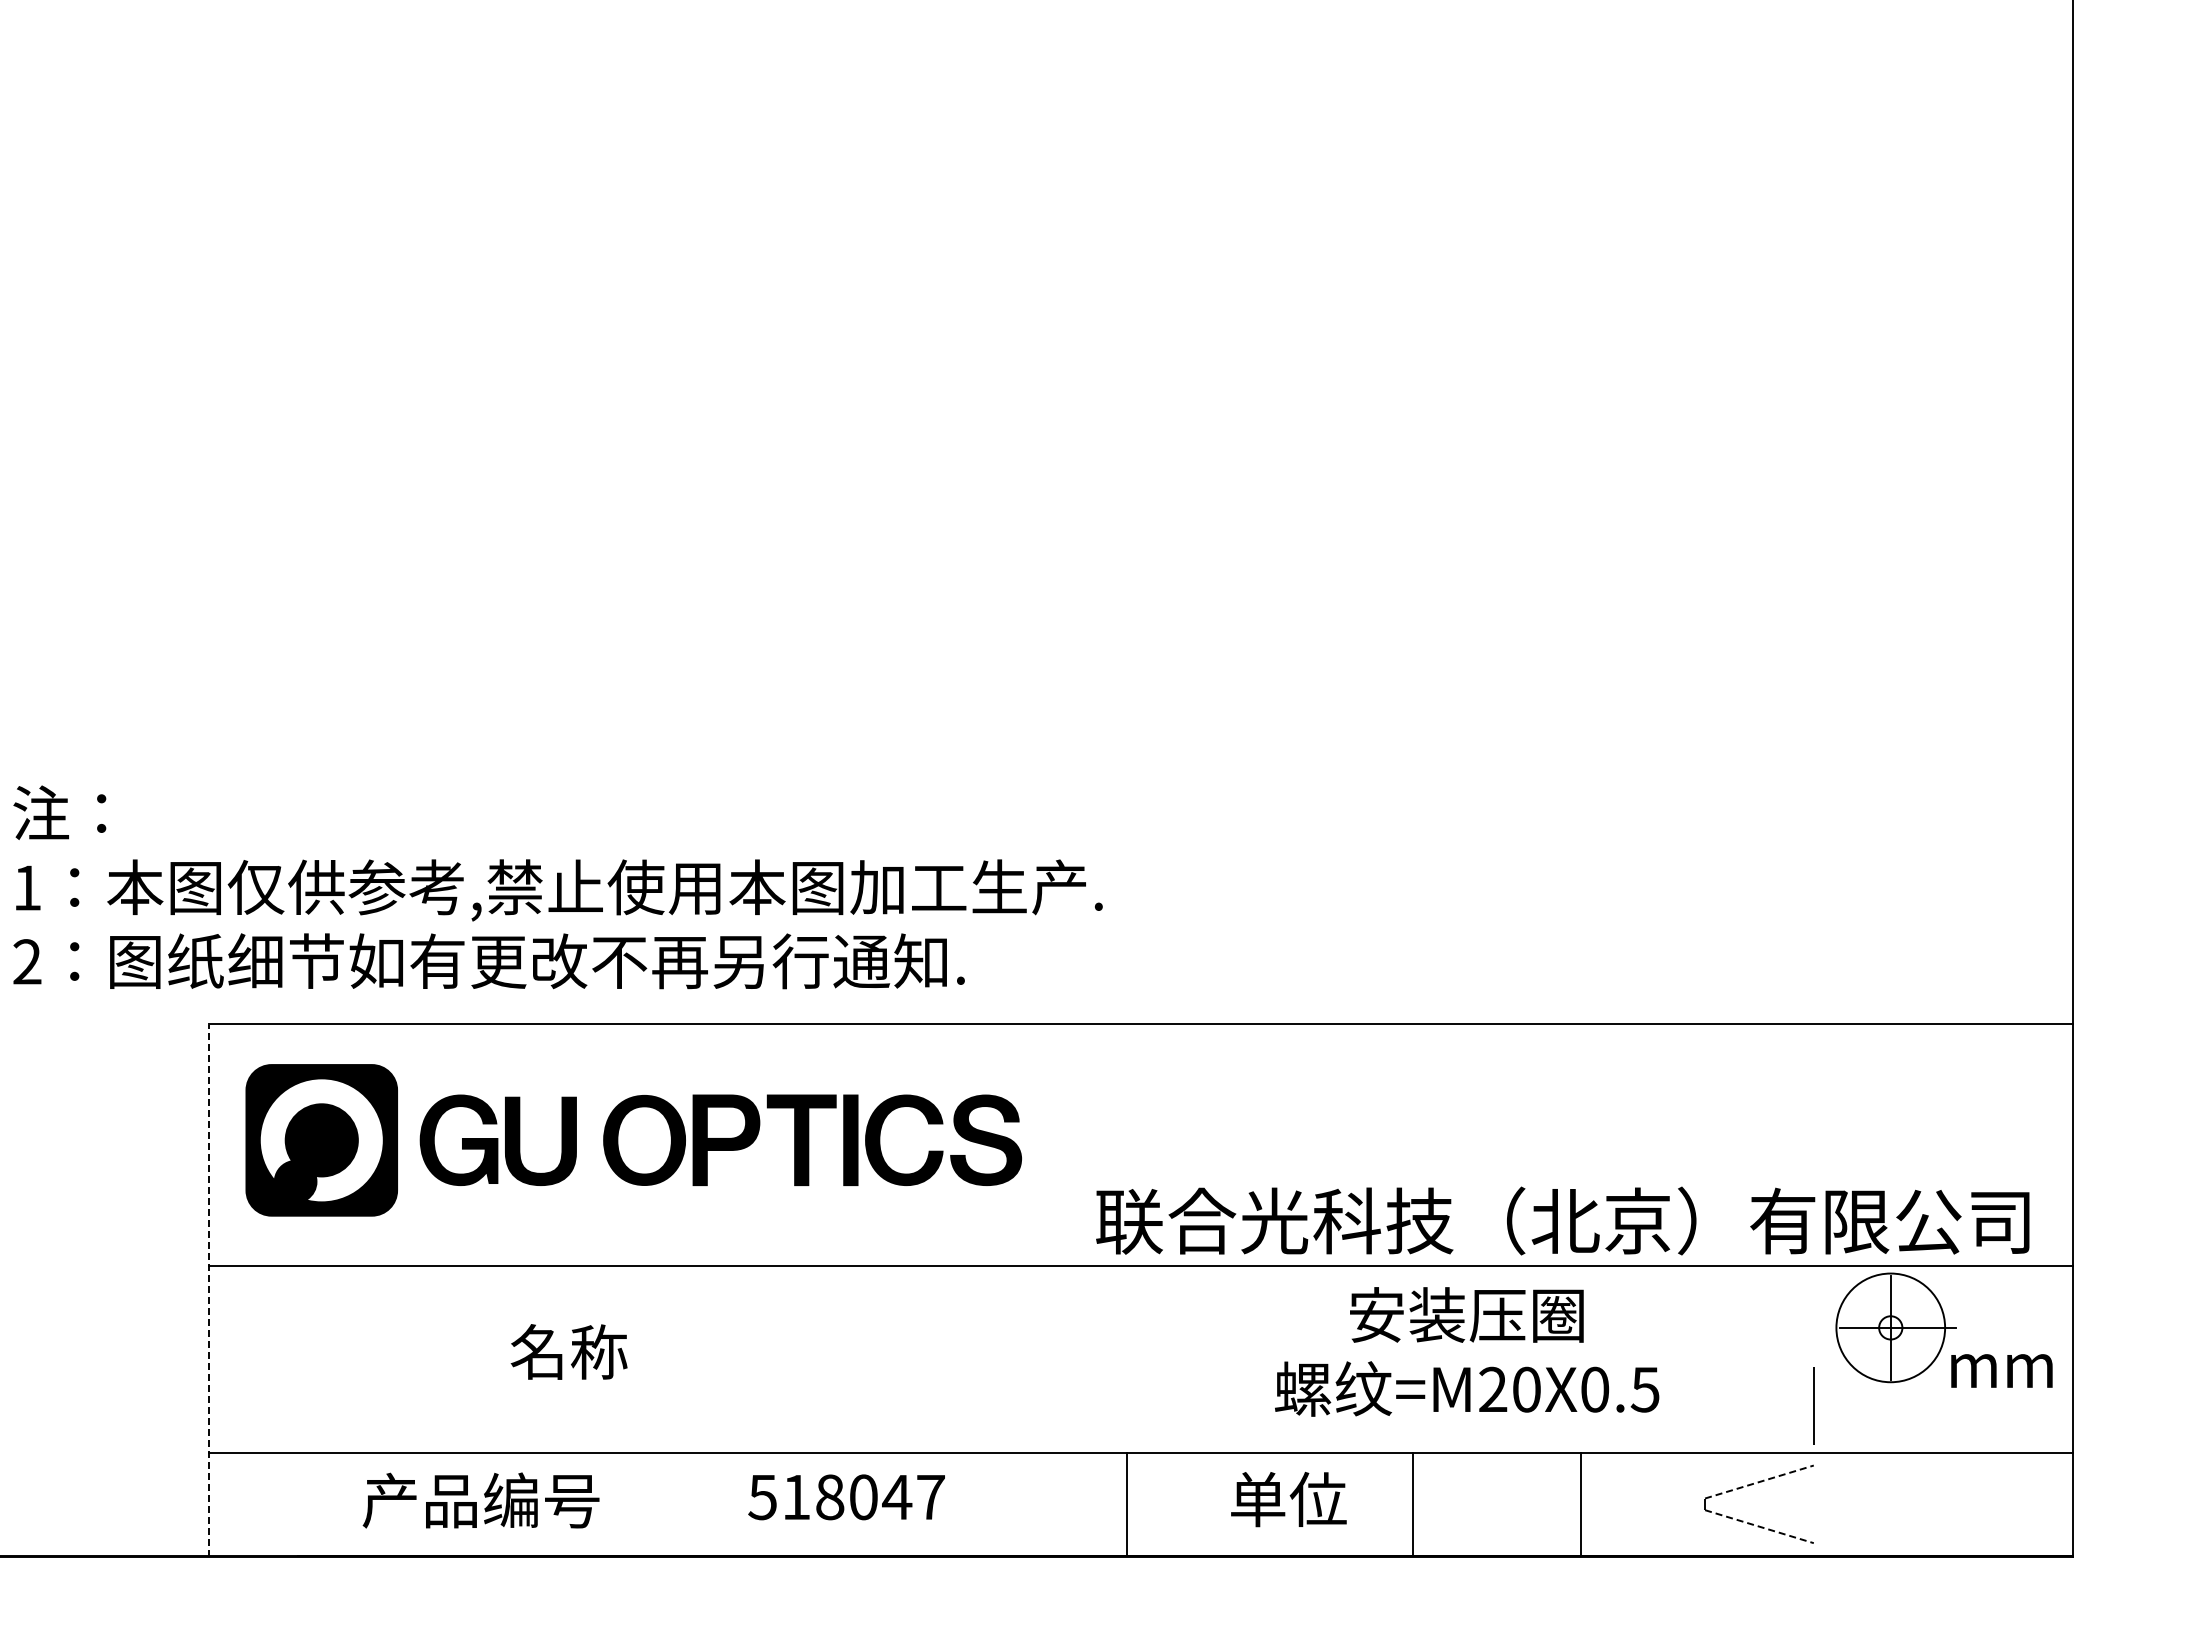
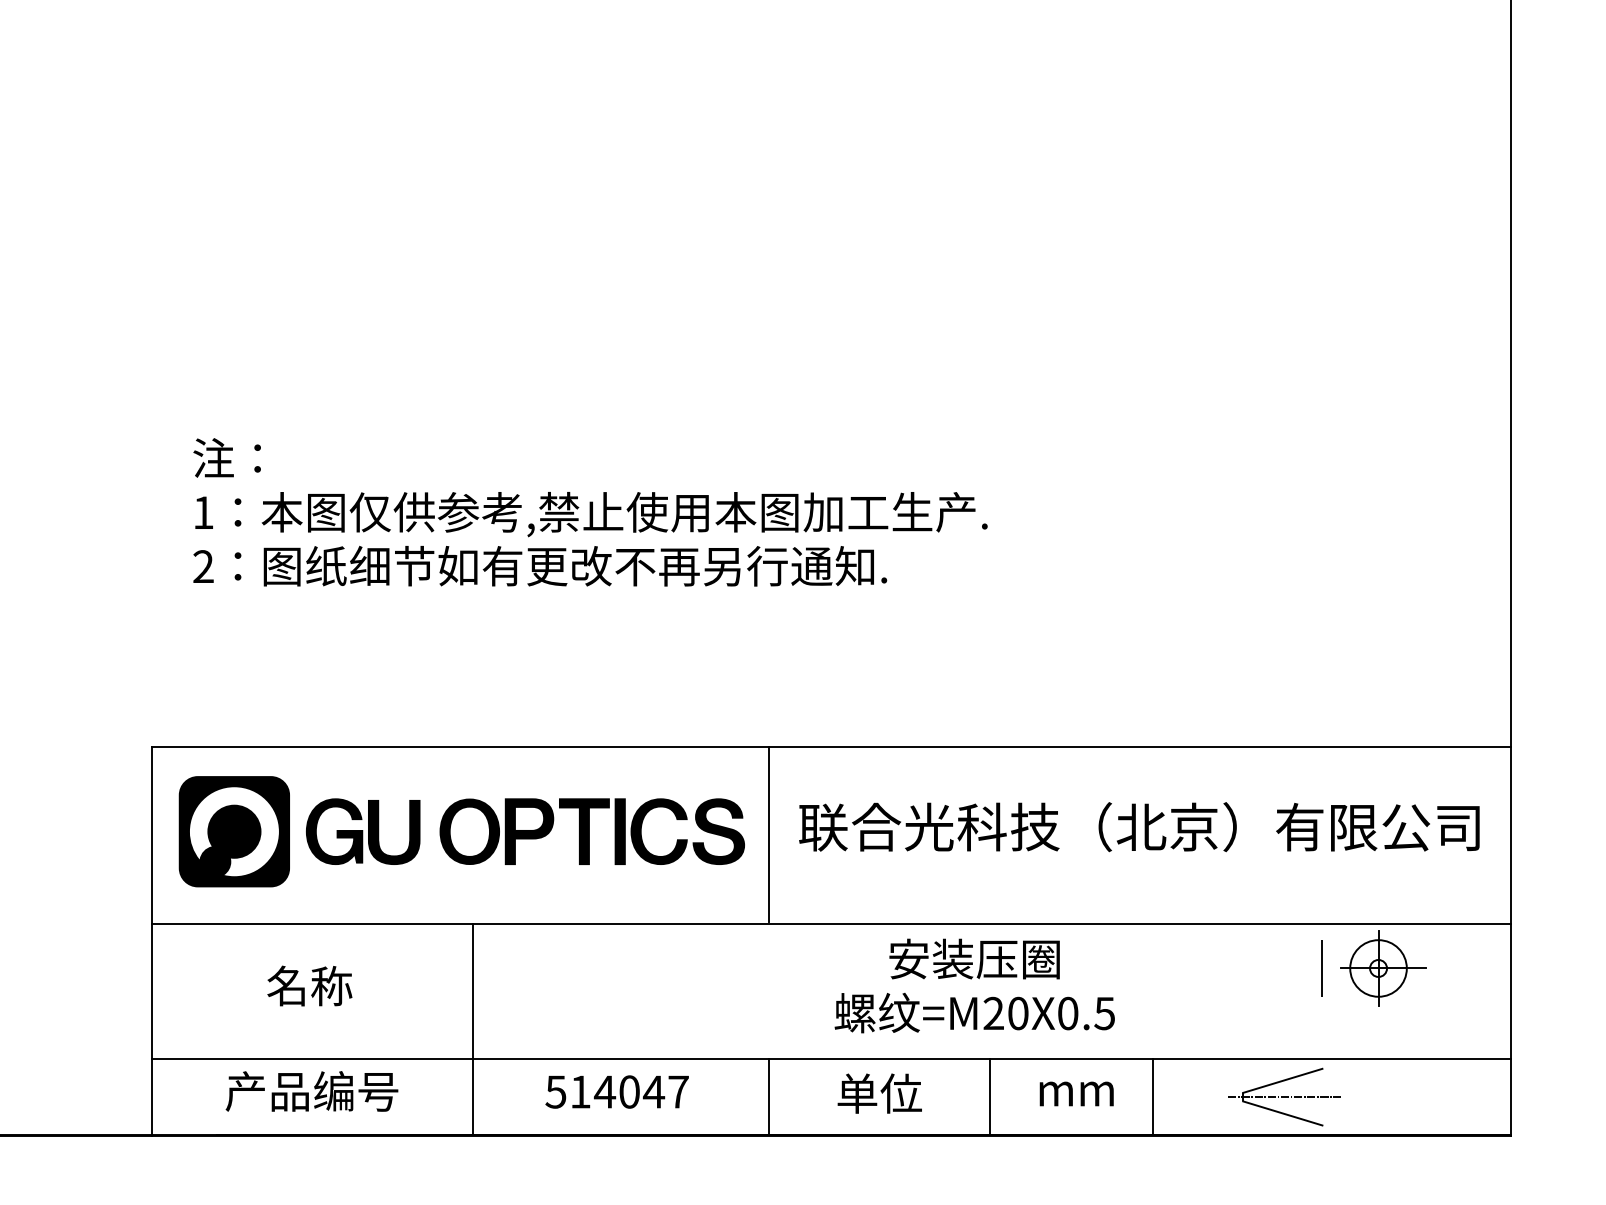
text: (557, 887) -> (590, 512), moved
line: (1054, 1143) -> (768, 834), added
text: (1562, 1220) -> (1139, 826), moved
line: (208, 1290) -> (151, 941), dashed -> solid
circle: (1890, 1327) -> (1378, 968), size x0.71
text: (568, 1351) -> (309, 985), moved
text: (1467, 1351) -> (975, 985), moved
text: (2001, 1370) -> (1076, 1093), moved
line: (1813, 1405) -> (1322, 968), moved
line: (648, 1411) -> (472, 1029), added
line: (1759, 1482) -> (1282, 1081), dashed -> solid
text: (829, 1497) -> (604, 1092), 518047 -> 514047
text: (1288, 1499) -> (879, 1093), moved
text: (480, 1500) -> (311, 1091), moved
line: (1127, 1504) -> (768, 1097), moved
line: (1412, 1504) -> (989, 1097), moved
line: (1761, 1504) -> (1284, 1097), added
line: (1759, 1526) -> (1282, 1113), dashed -> solid

